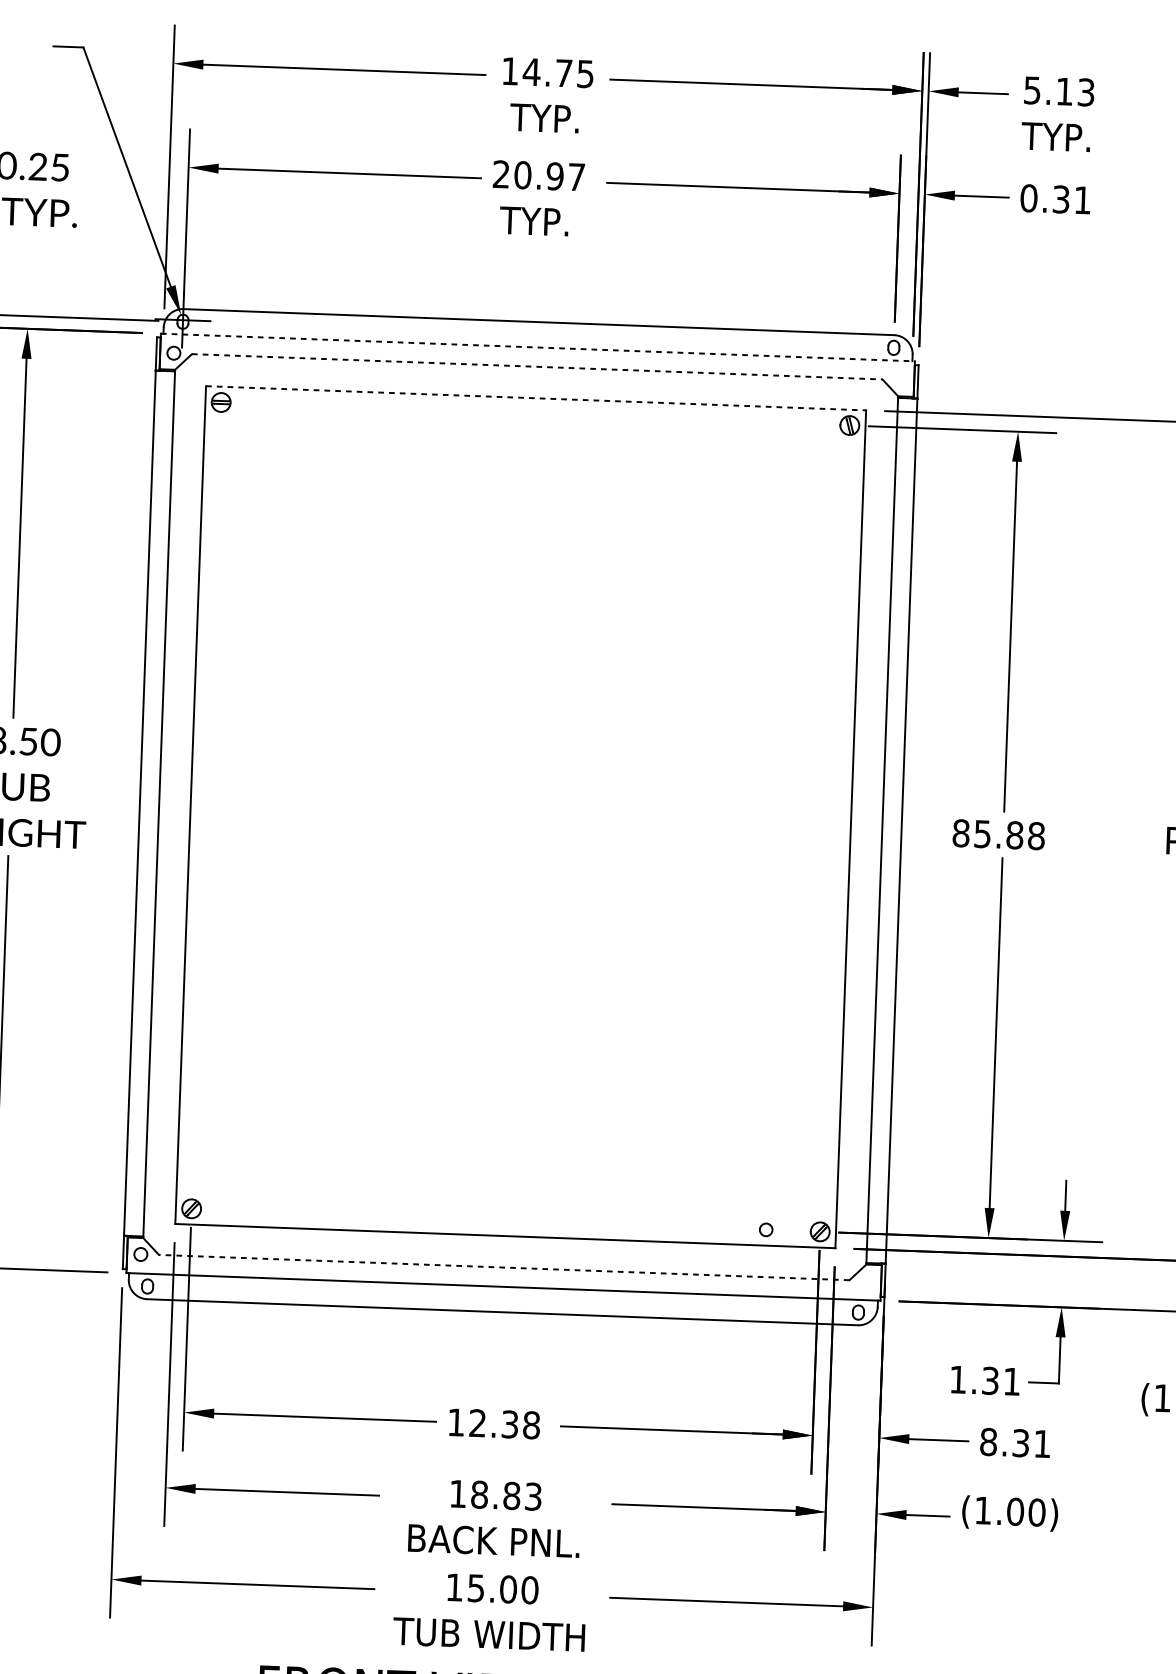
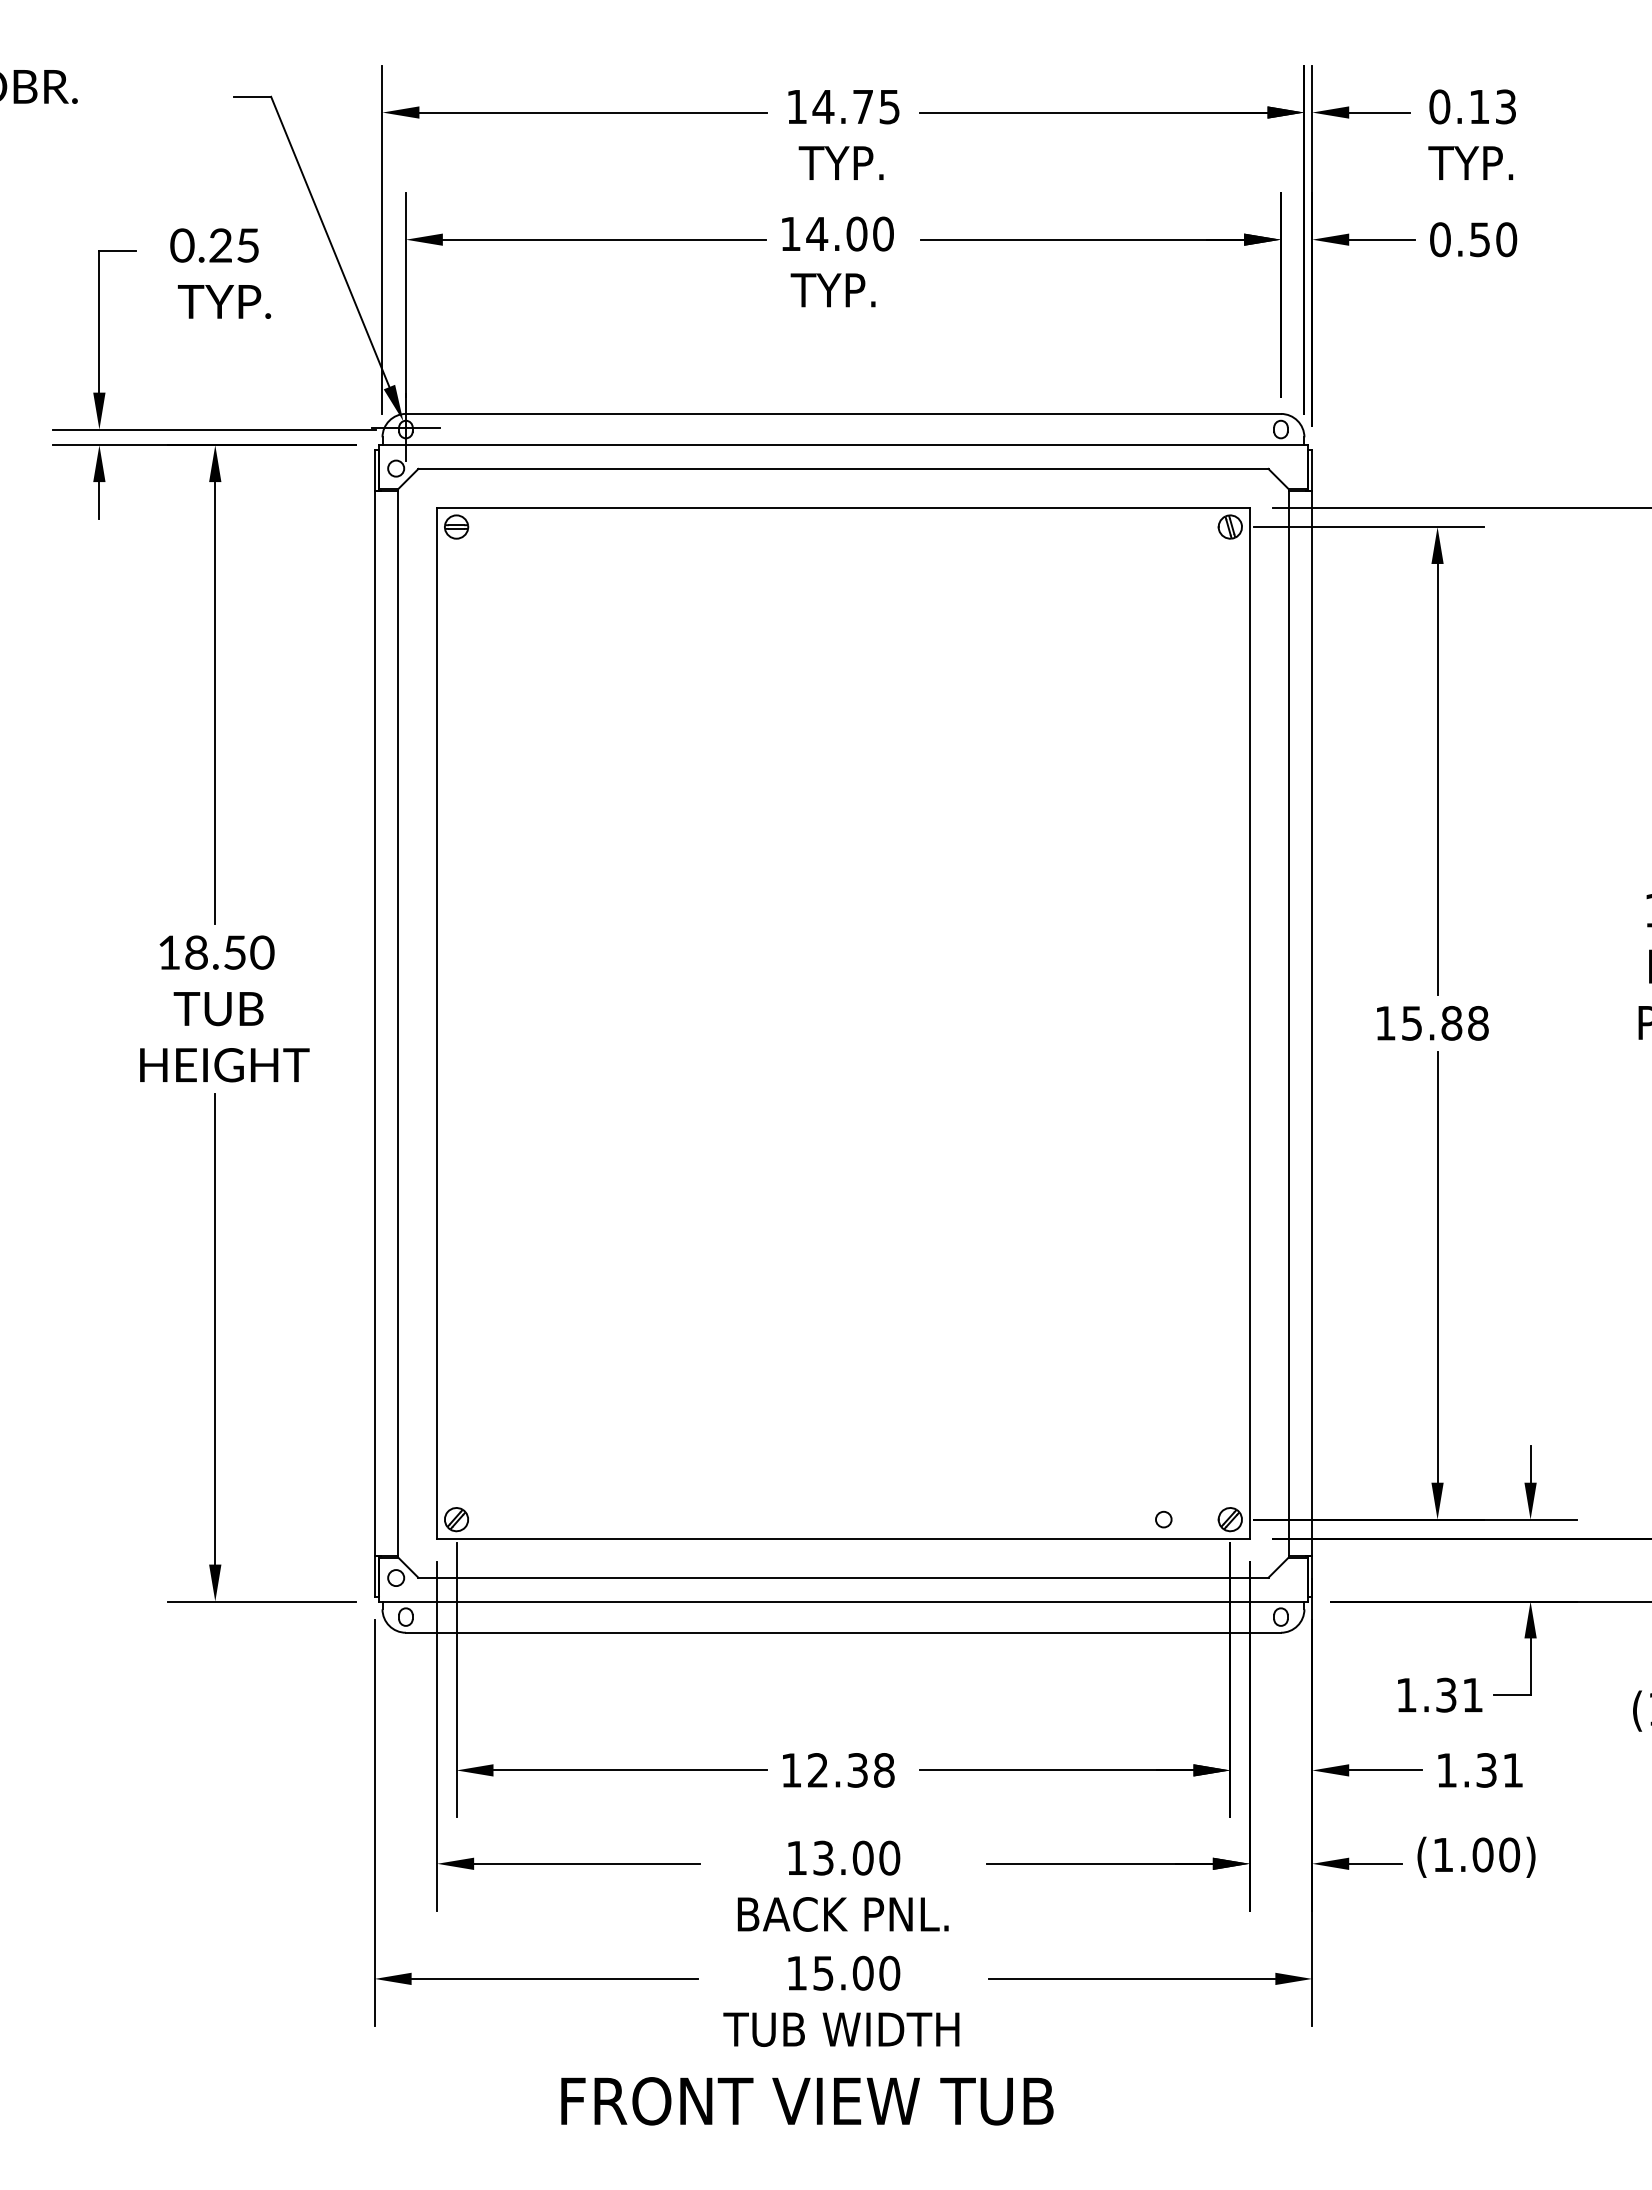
text: (1032, 90) -> (1439, 106), 5.13 -> 0.13
text: (538, 175) -> (836, 233), 20.97 -> 14.00
text: (1072, 199) -> (1493, 239), 0.31 -> 0.50
line: (537, 347) -> (843, 445), dashed -> solid
line: (537, 366) -> (843, 468), dashed -> solid
line: (536, 398) -> (843, 507), dashed -> solid
text: (961, 833) -> (1385, 1023), 85.88 -> 15.88
line: (503, 1267) -> (842, 1577), dashed -> solid
text: (988, 1442) -> (1446, 1770), 8.31 -> 1.31
text: (506, 1495) -> (856, 1857), 18.83 -> 13.00

